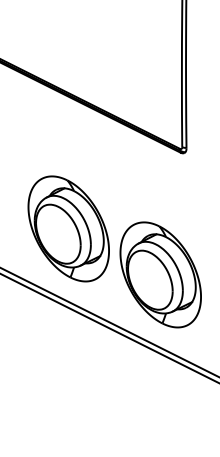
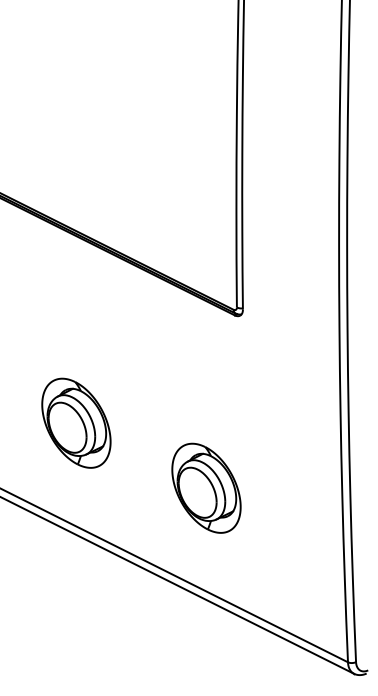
part: (68, 229) -> (76, 423), size x0.6
part: (160, 275) -> (206, 488), size x0.6

